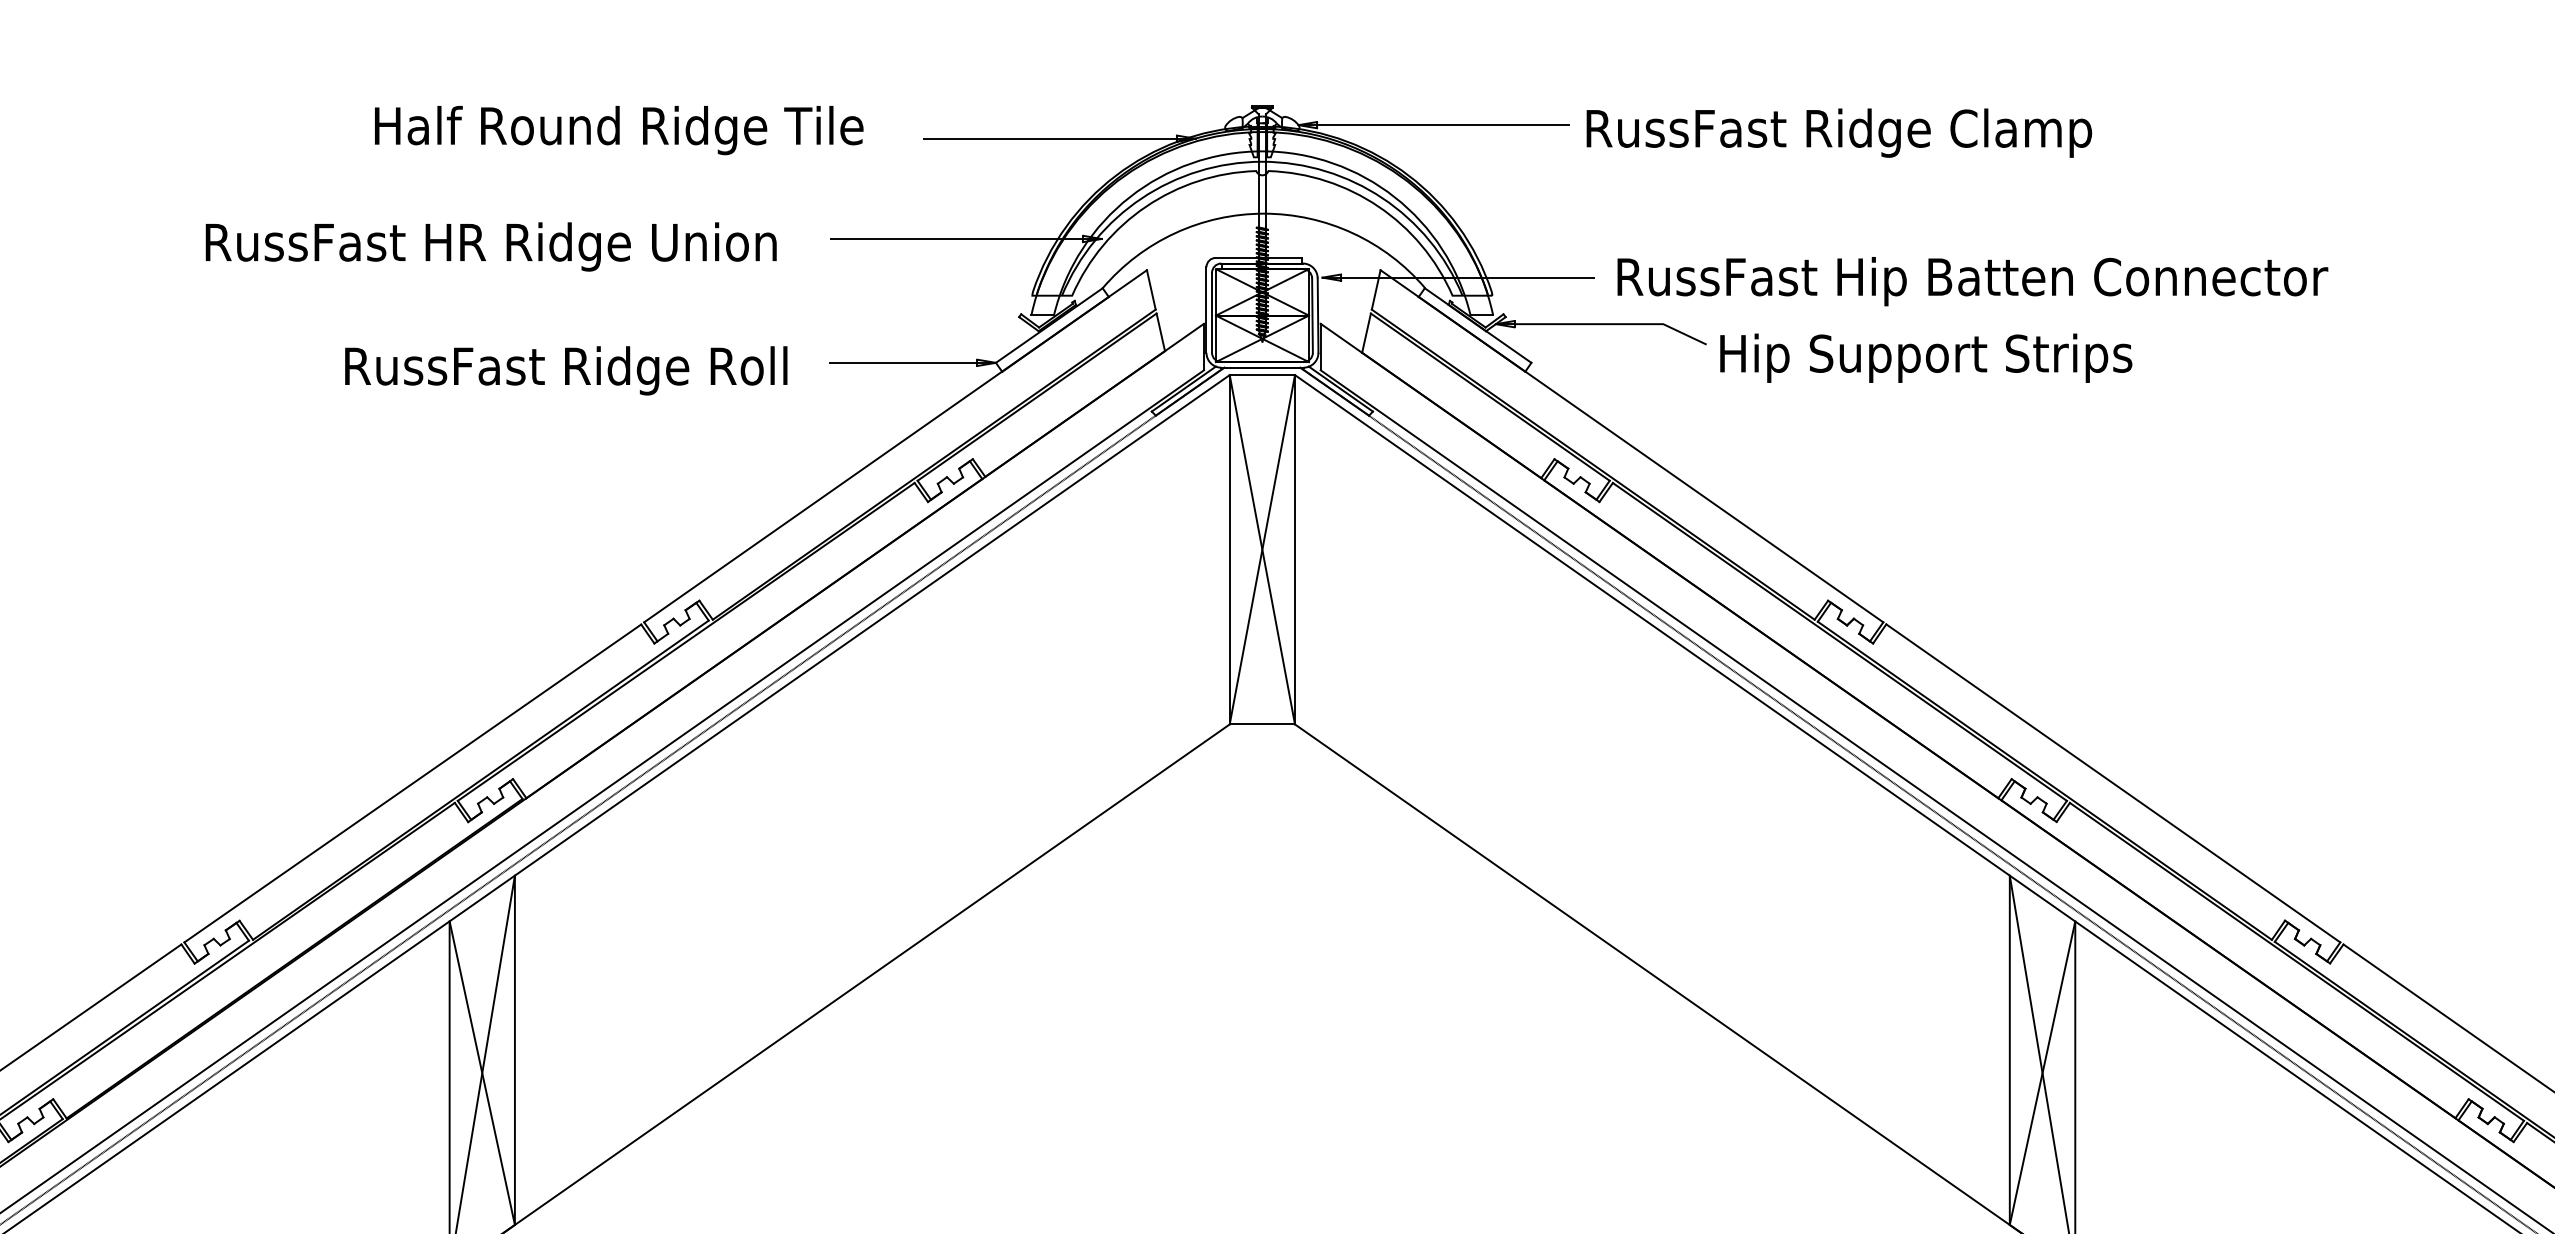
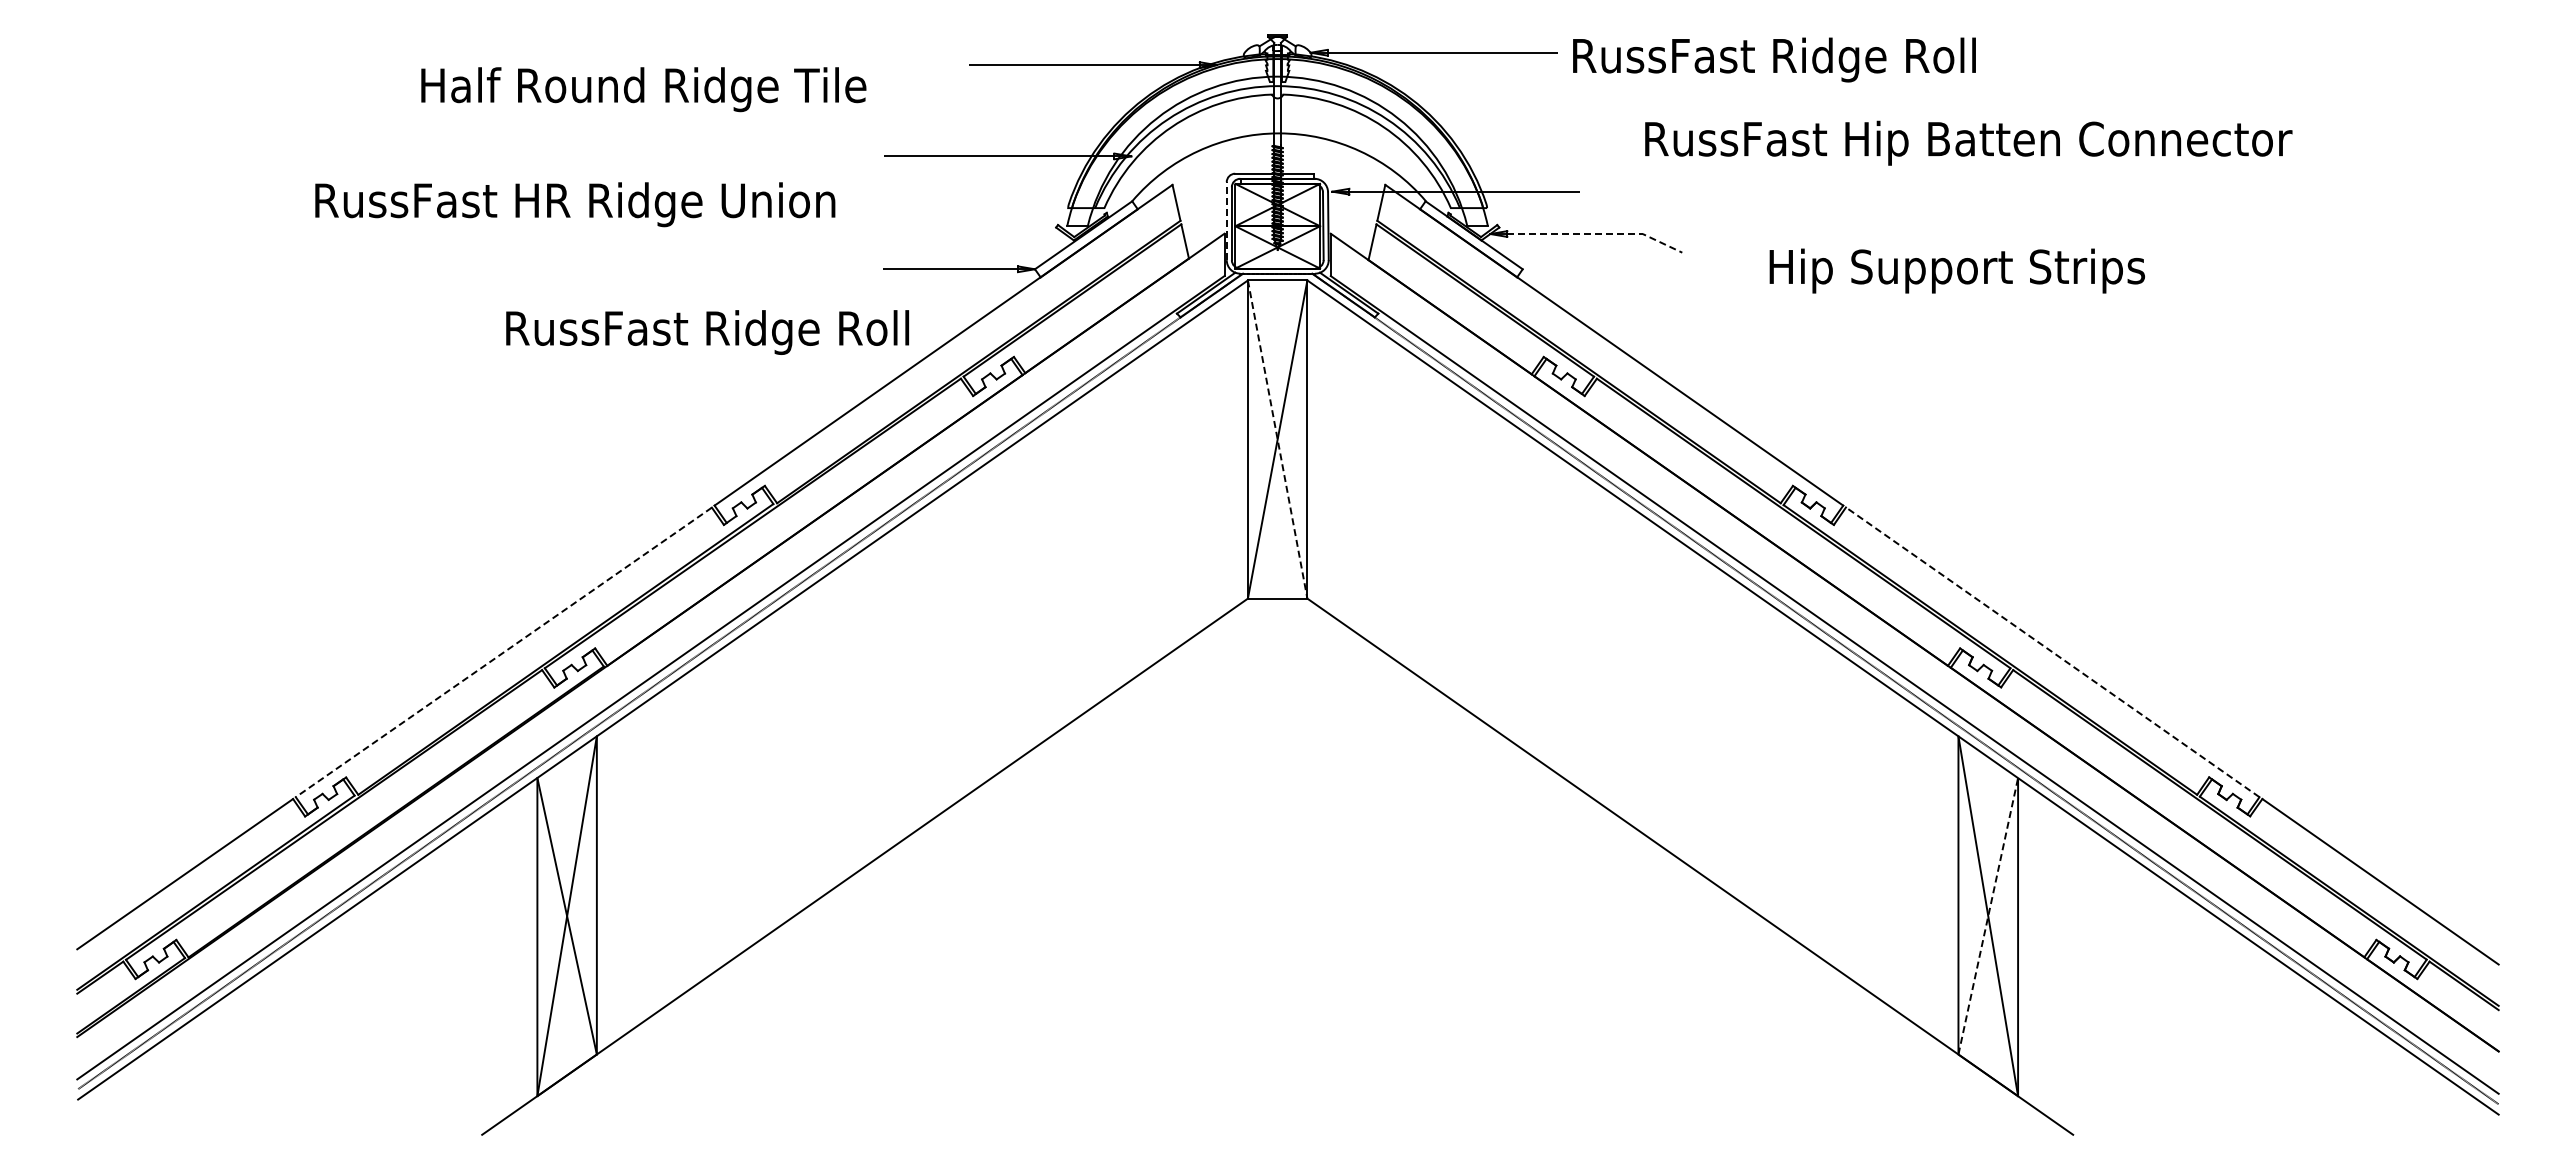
text: (618, 130) -> (643, 89), moved
text: (2020, 132) -> (1968, 59), RussFast Ridge Clamp -> RussFast Ridge Roll
text: (491, 246) -> (575, 204), moved
text: (1972, 280) -> (1968, 142), moved
line: (1206, 310) -> (1226, 221), solid -> dashed
line: (1613, 324) -> (1597, 234), solid -> dashed
text: (1925, 357) -> (1956, 270), moved
text: (566, 370) -> (707, 332), moved
line: (1262, 549) -> (1277, 439), solid -> dashed
line: (412, 783) -> (503, 652), solid -> dashed
line: (2113, 783) -> (2052, 652), solid -> dashed
line: (2042, 1072) -> (1988, 915), solid -> dashed

